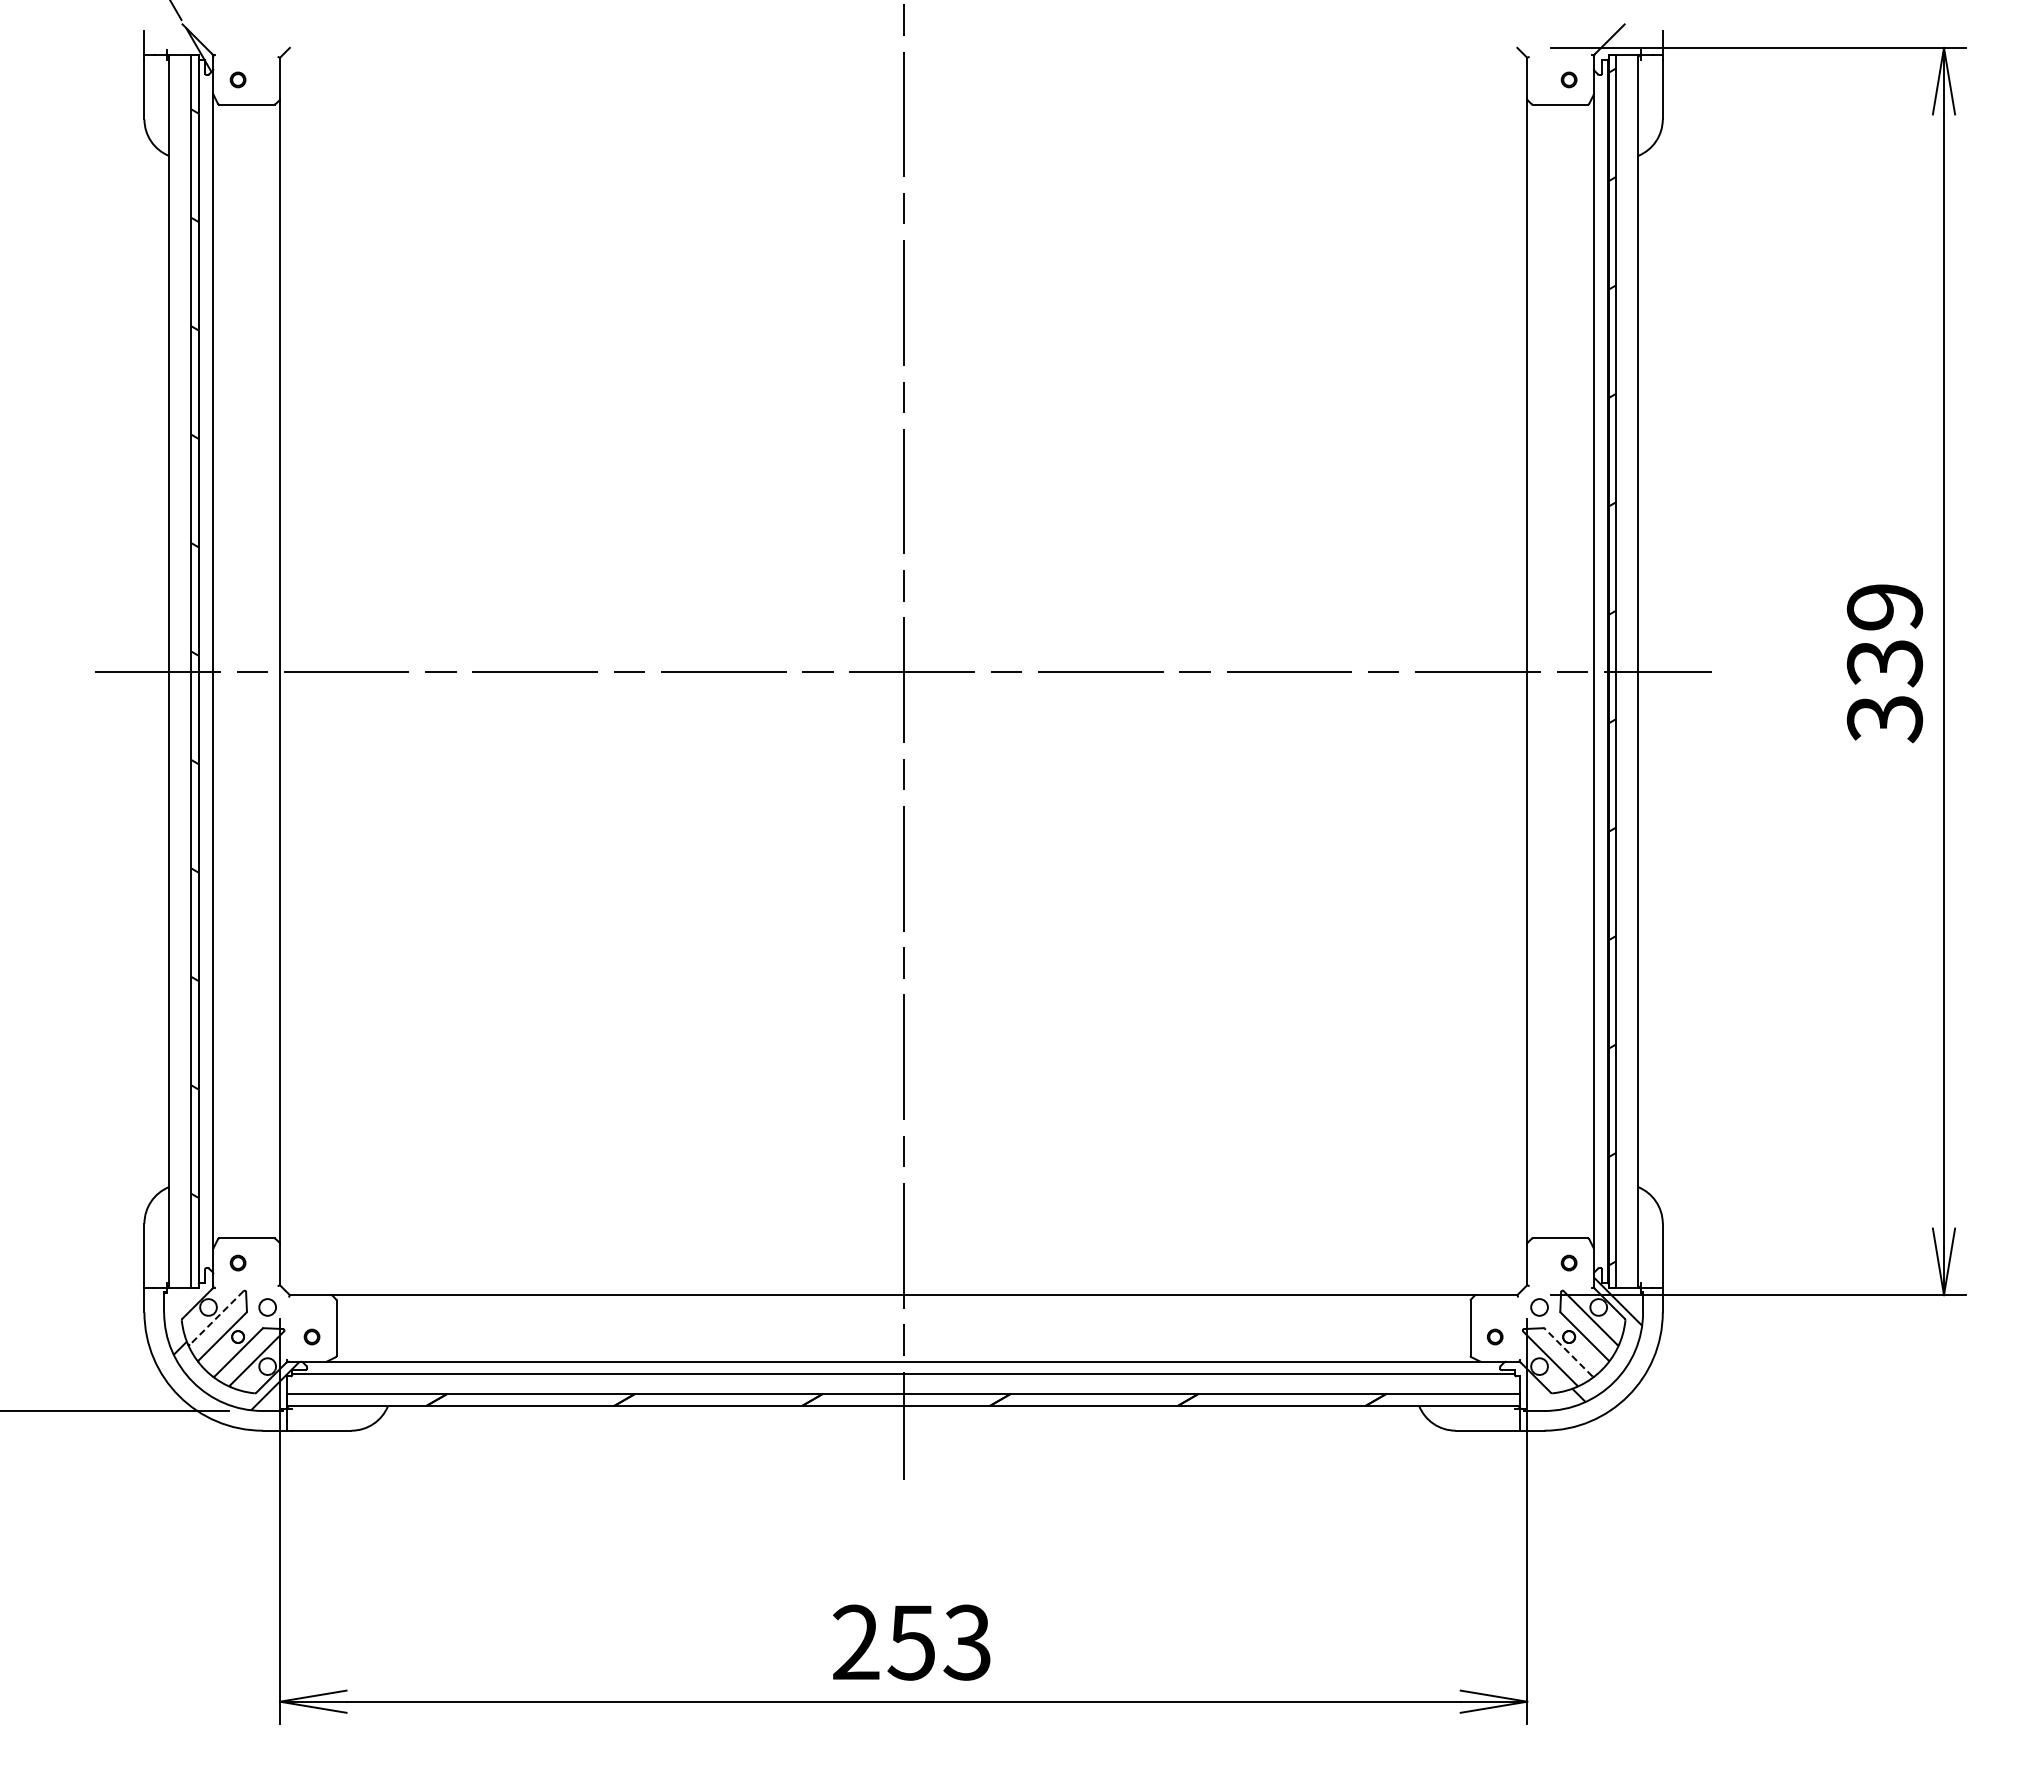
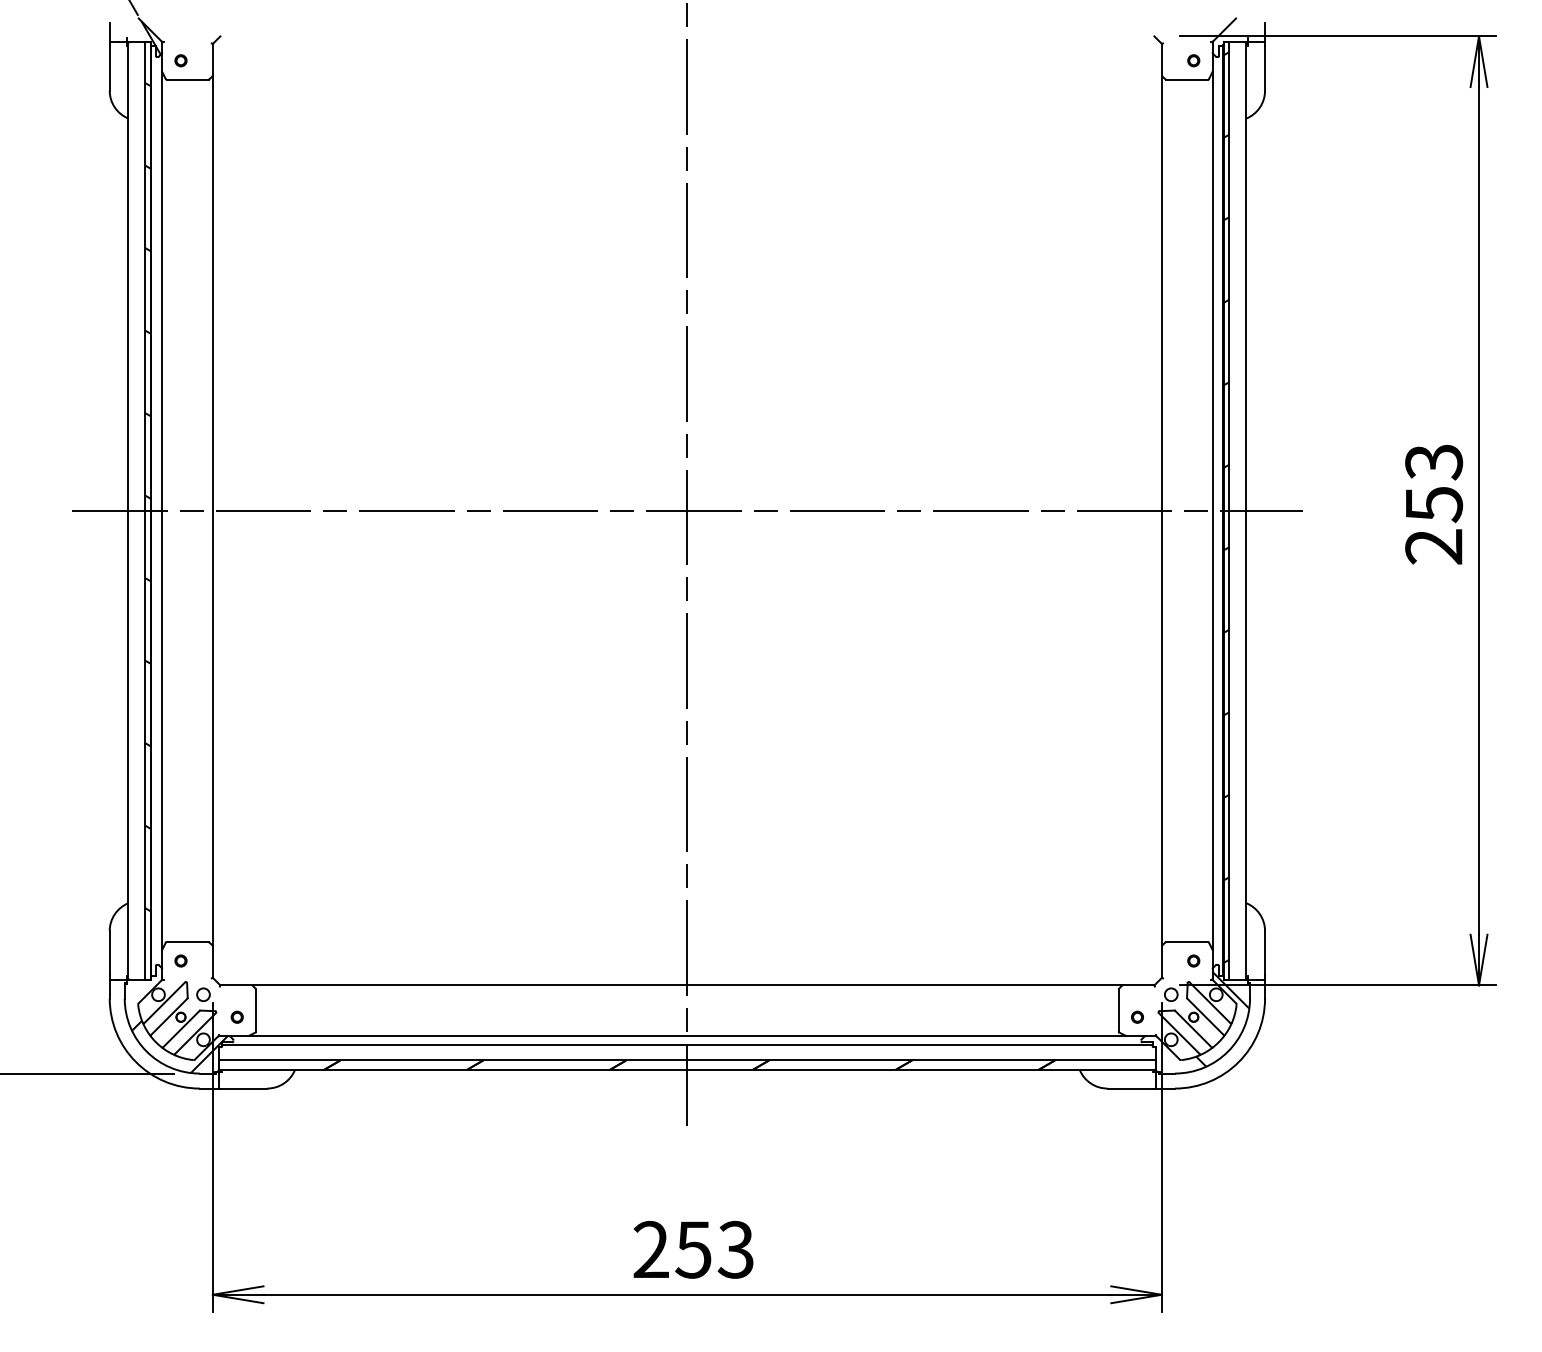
text: (1884, 663) -> (1433, 504), 339 -> 253
line: (216, 1317) -> (164, 1002), dashed -> solid
line: (1568, 1352) -> (1193, 1029), dashed -> solid

